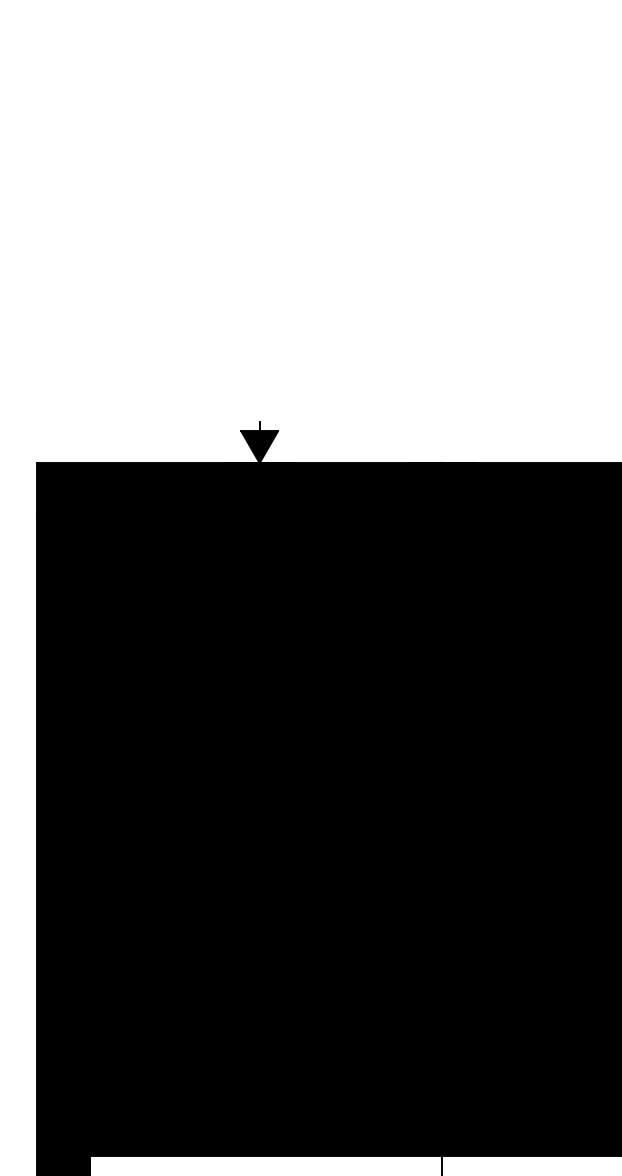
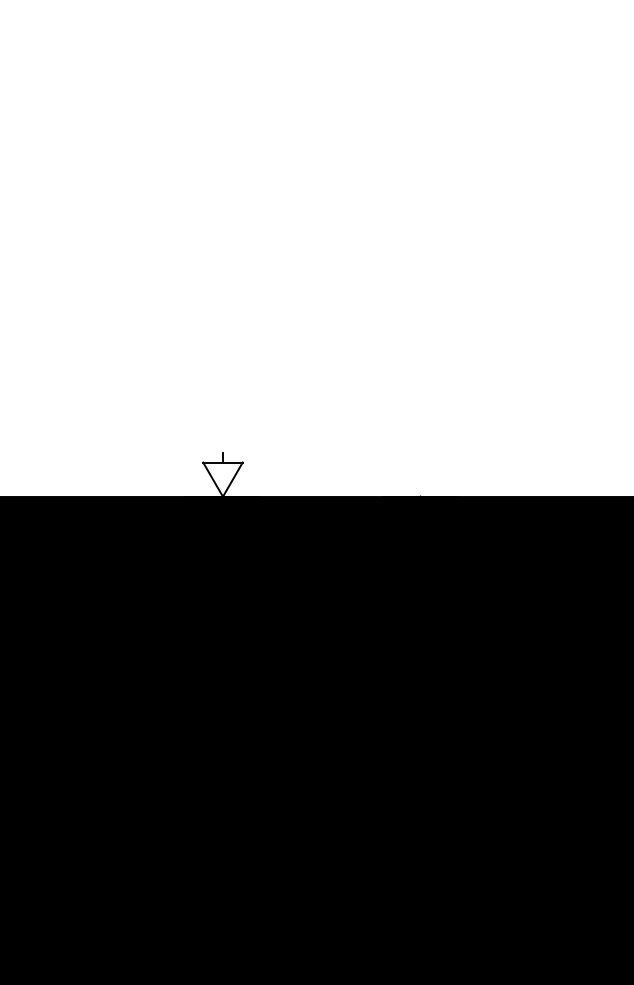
fill: (259, 447) -> (222, 479), removed

